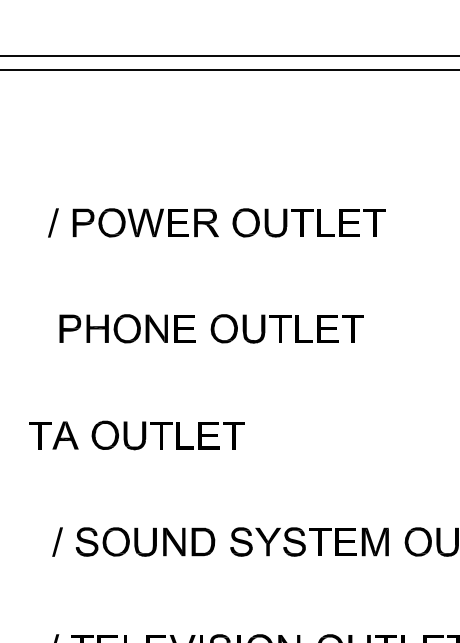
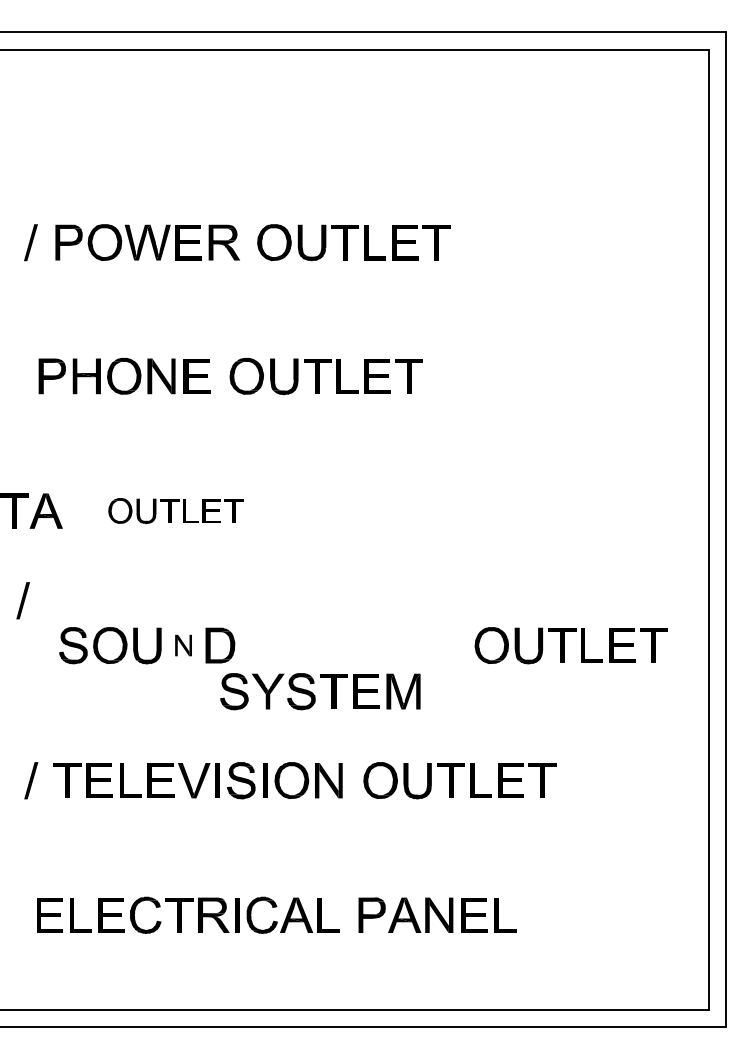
part: (167, 435) -> (175, 510), size x0.7
line: (57, 541) -> (22, 600), moved
part: (174, 541) -> (183, 645), size x0.6
part: (305, 545) -> (315, 695), moved

